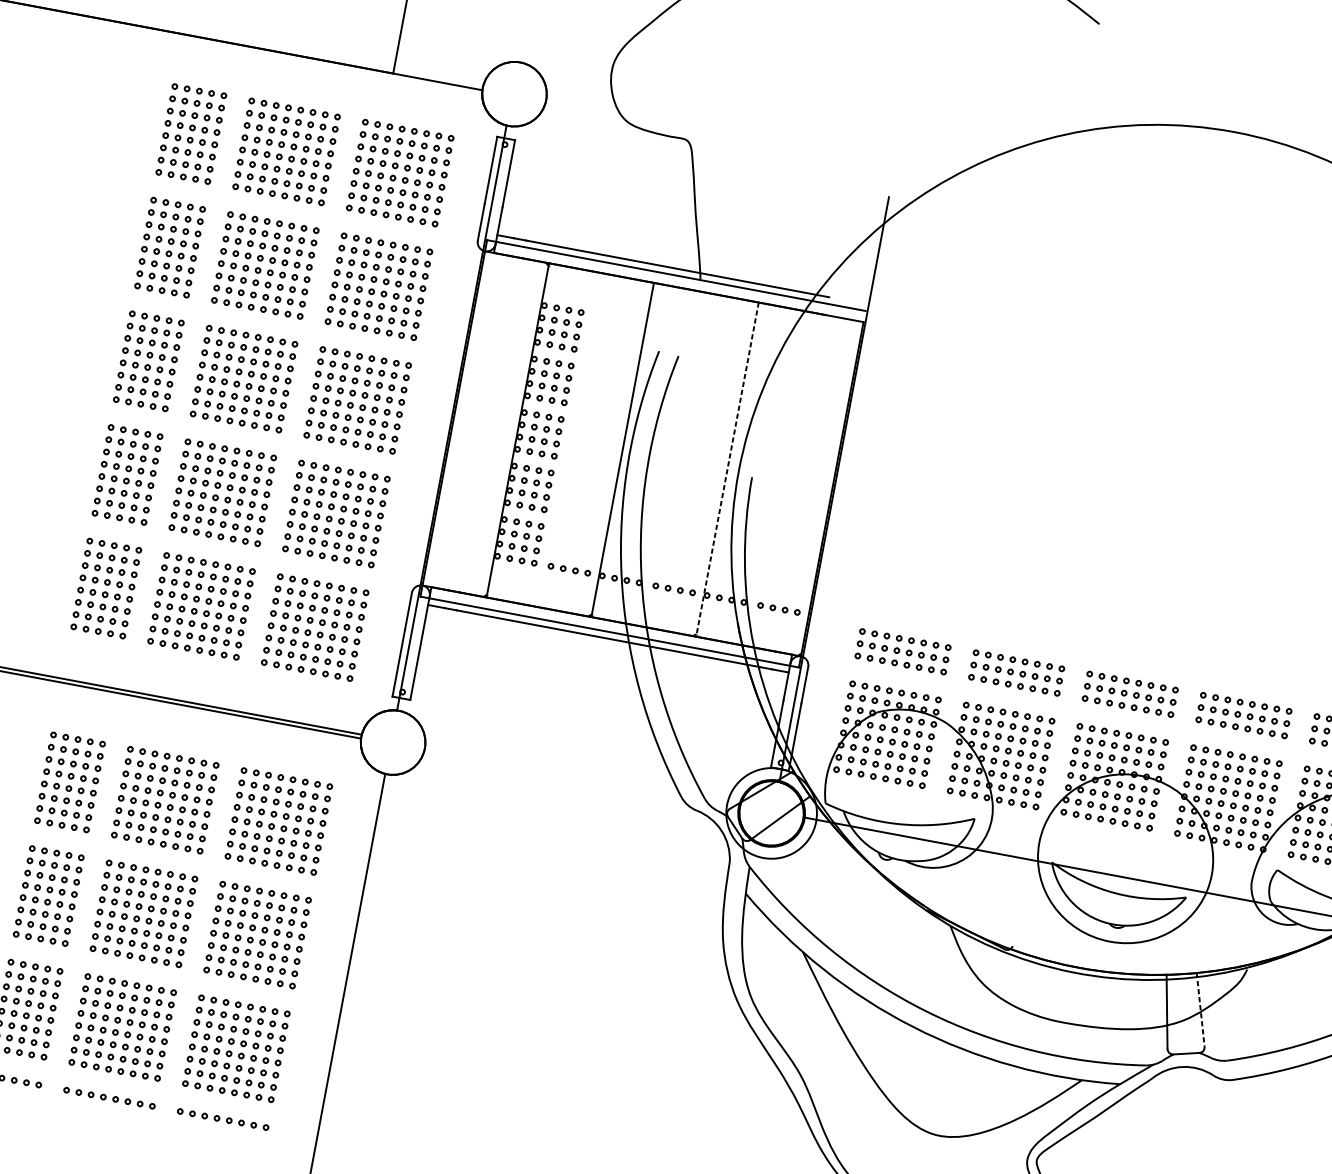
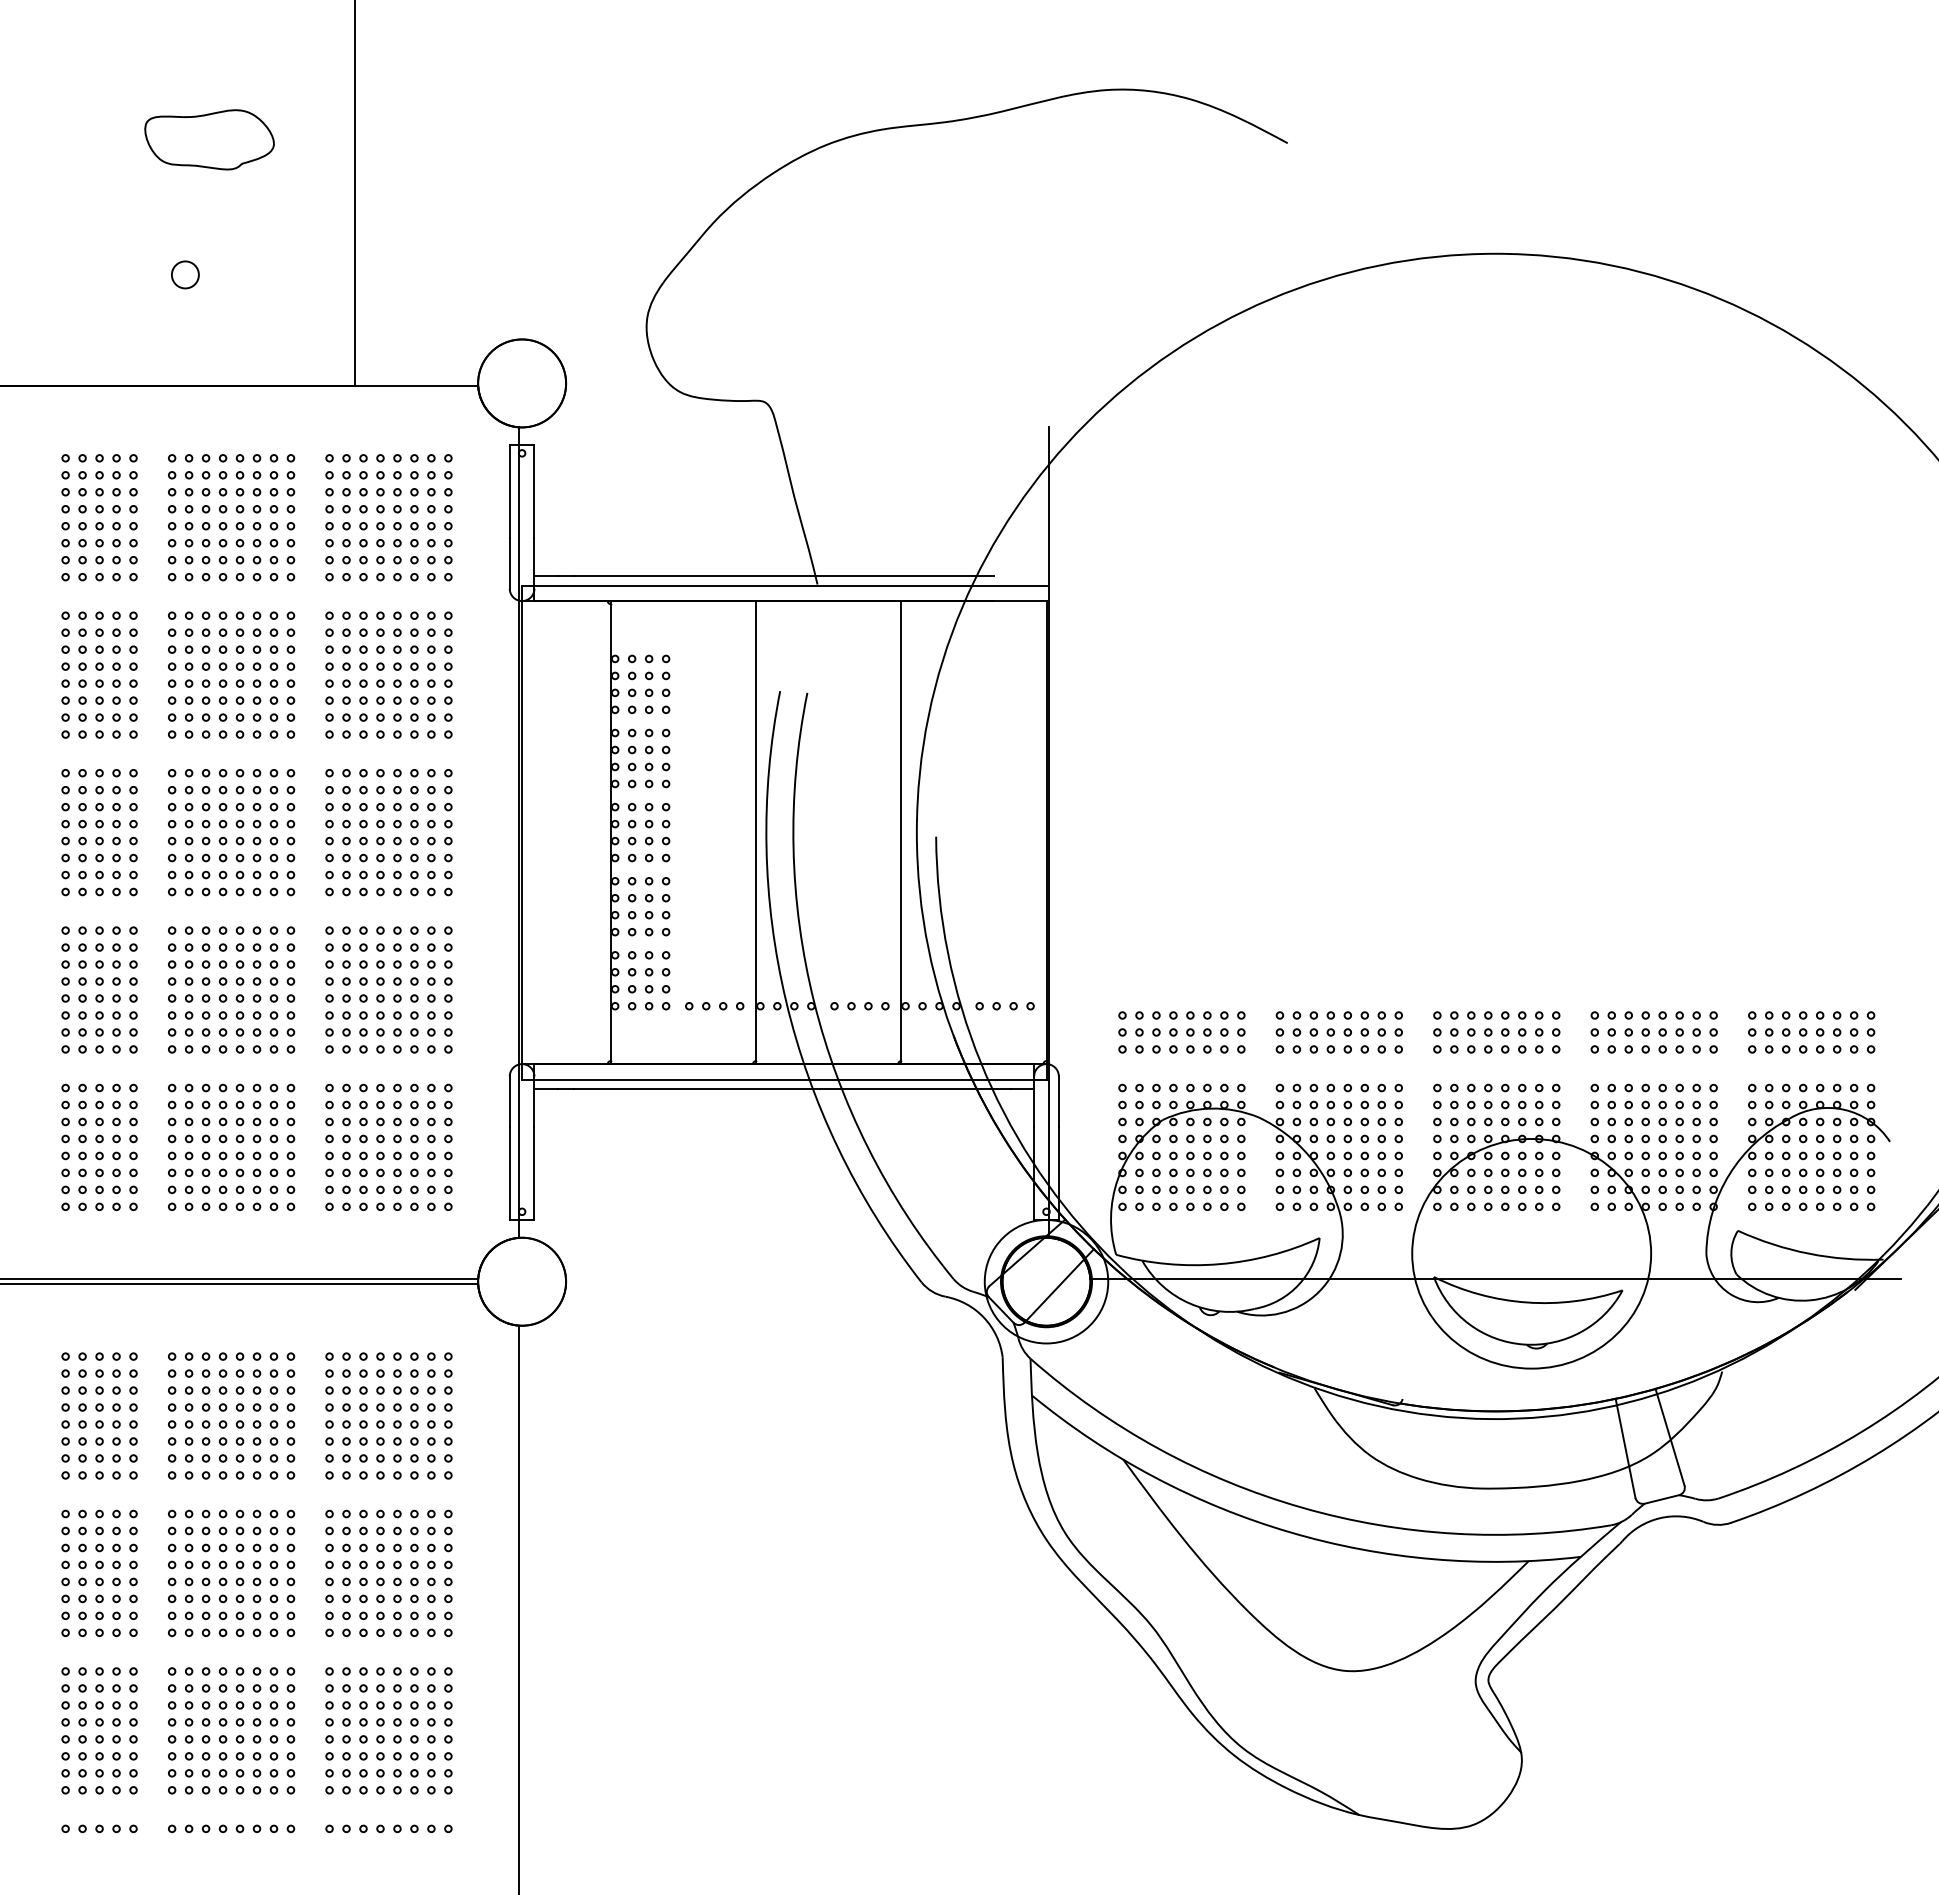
line: (727, 469) -> (901, 832), dashed -> solid
line: (1200, 1010) -> (1670, 1437), dashed -> solid

